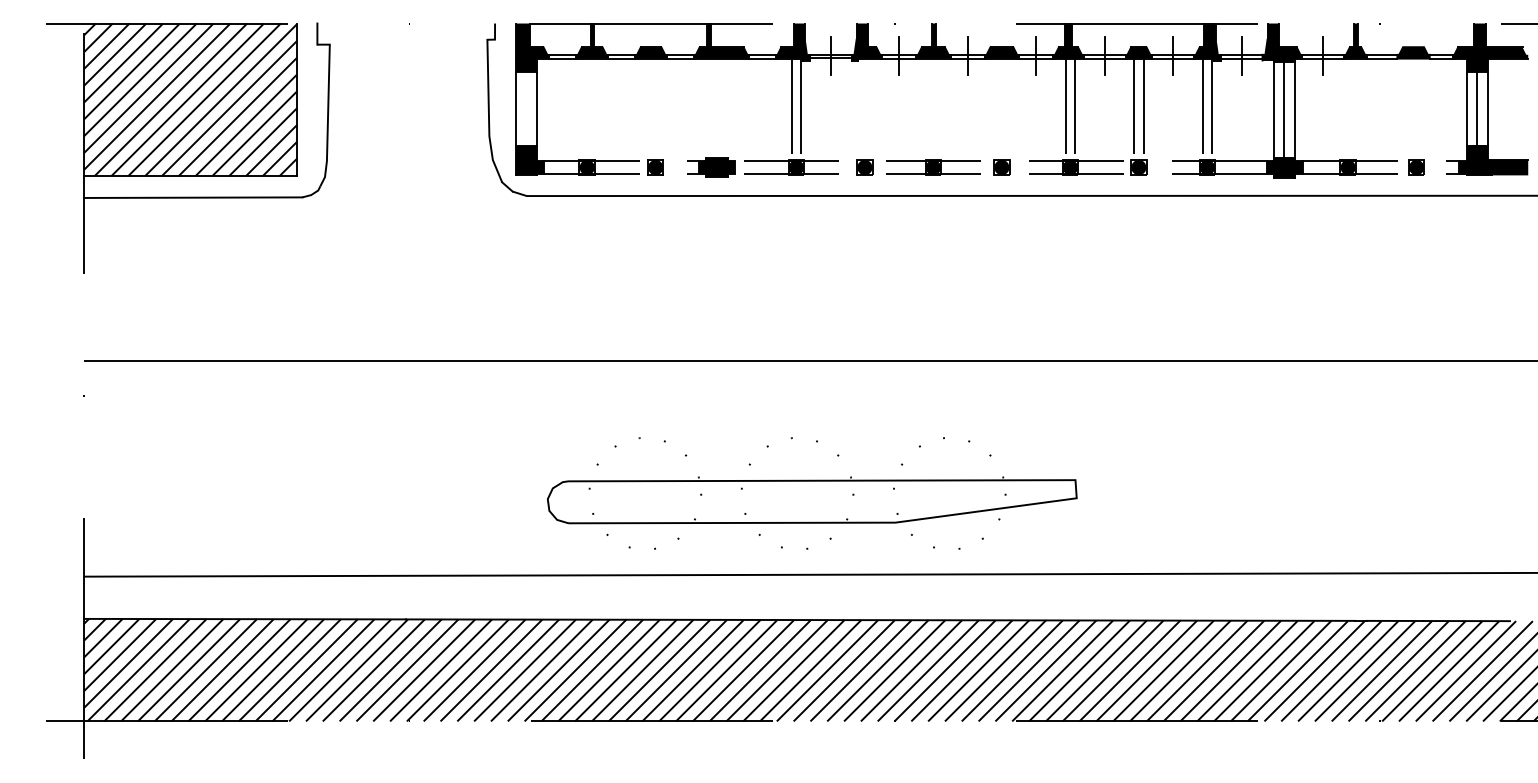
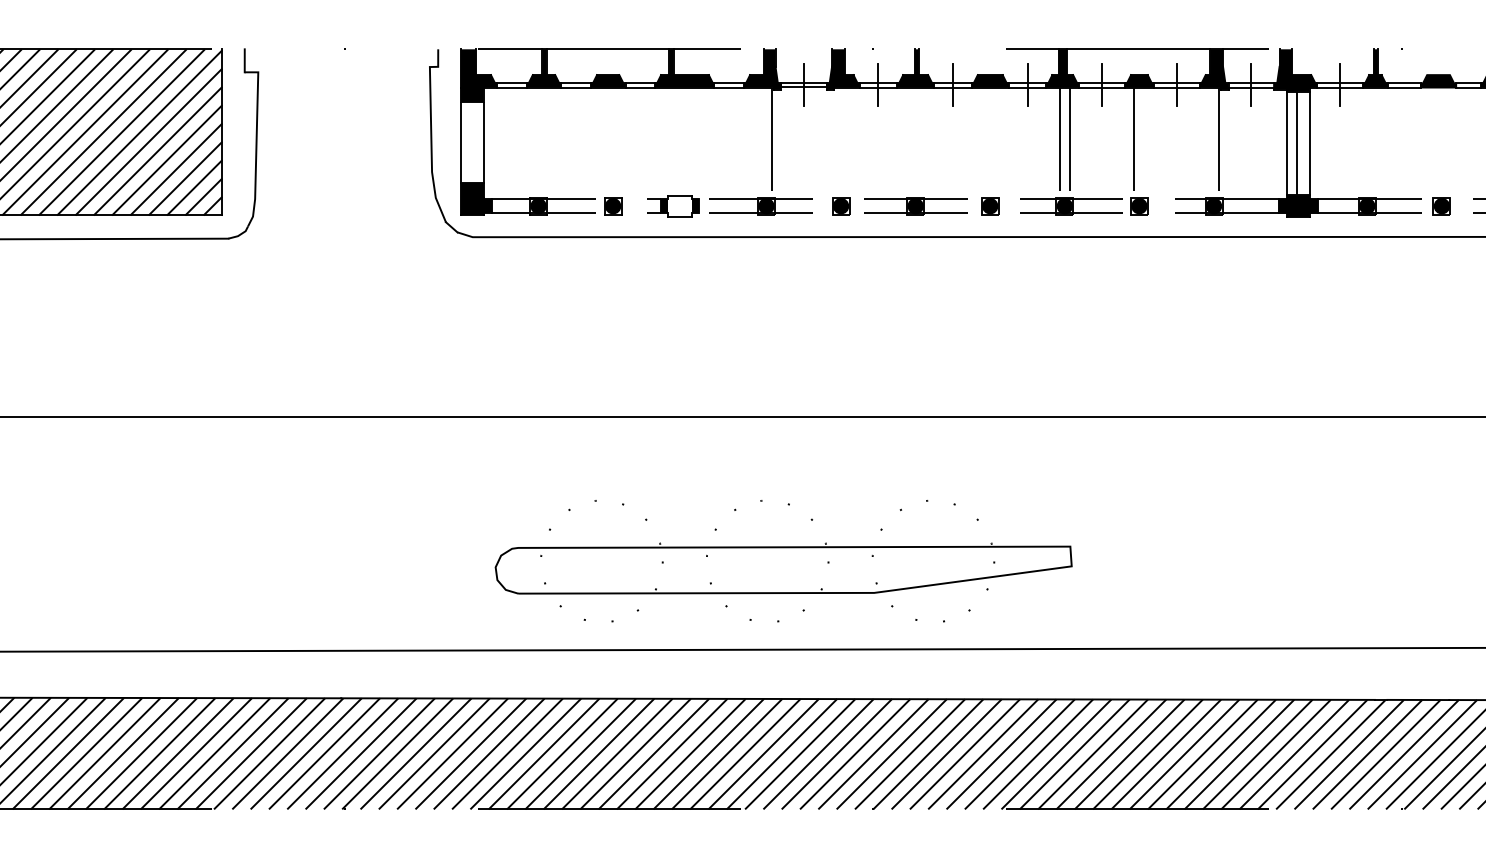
line: (791, 108) -> (761, 141), removed
line: (1143, 108) -> (1144, 141), removed
line: (1202, 108) -> (1208, 141), removed
fill: (716, 167) -> (679, 206), removed

